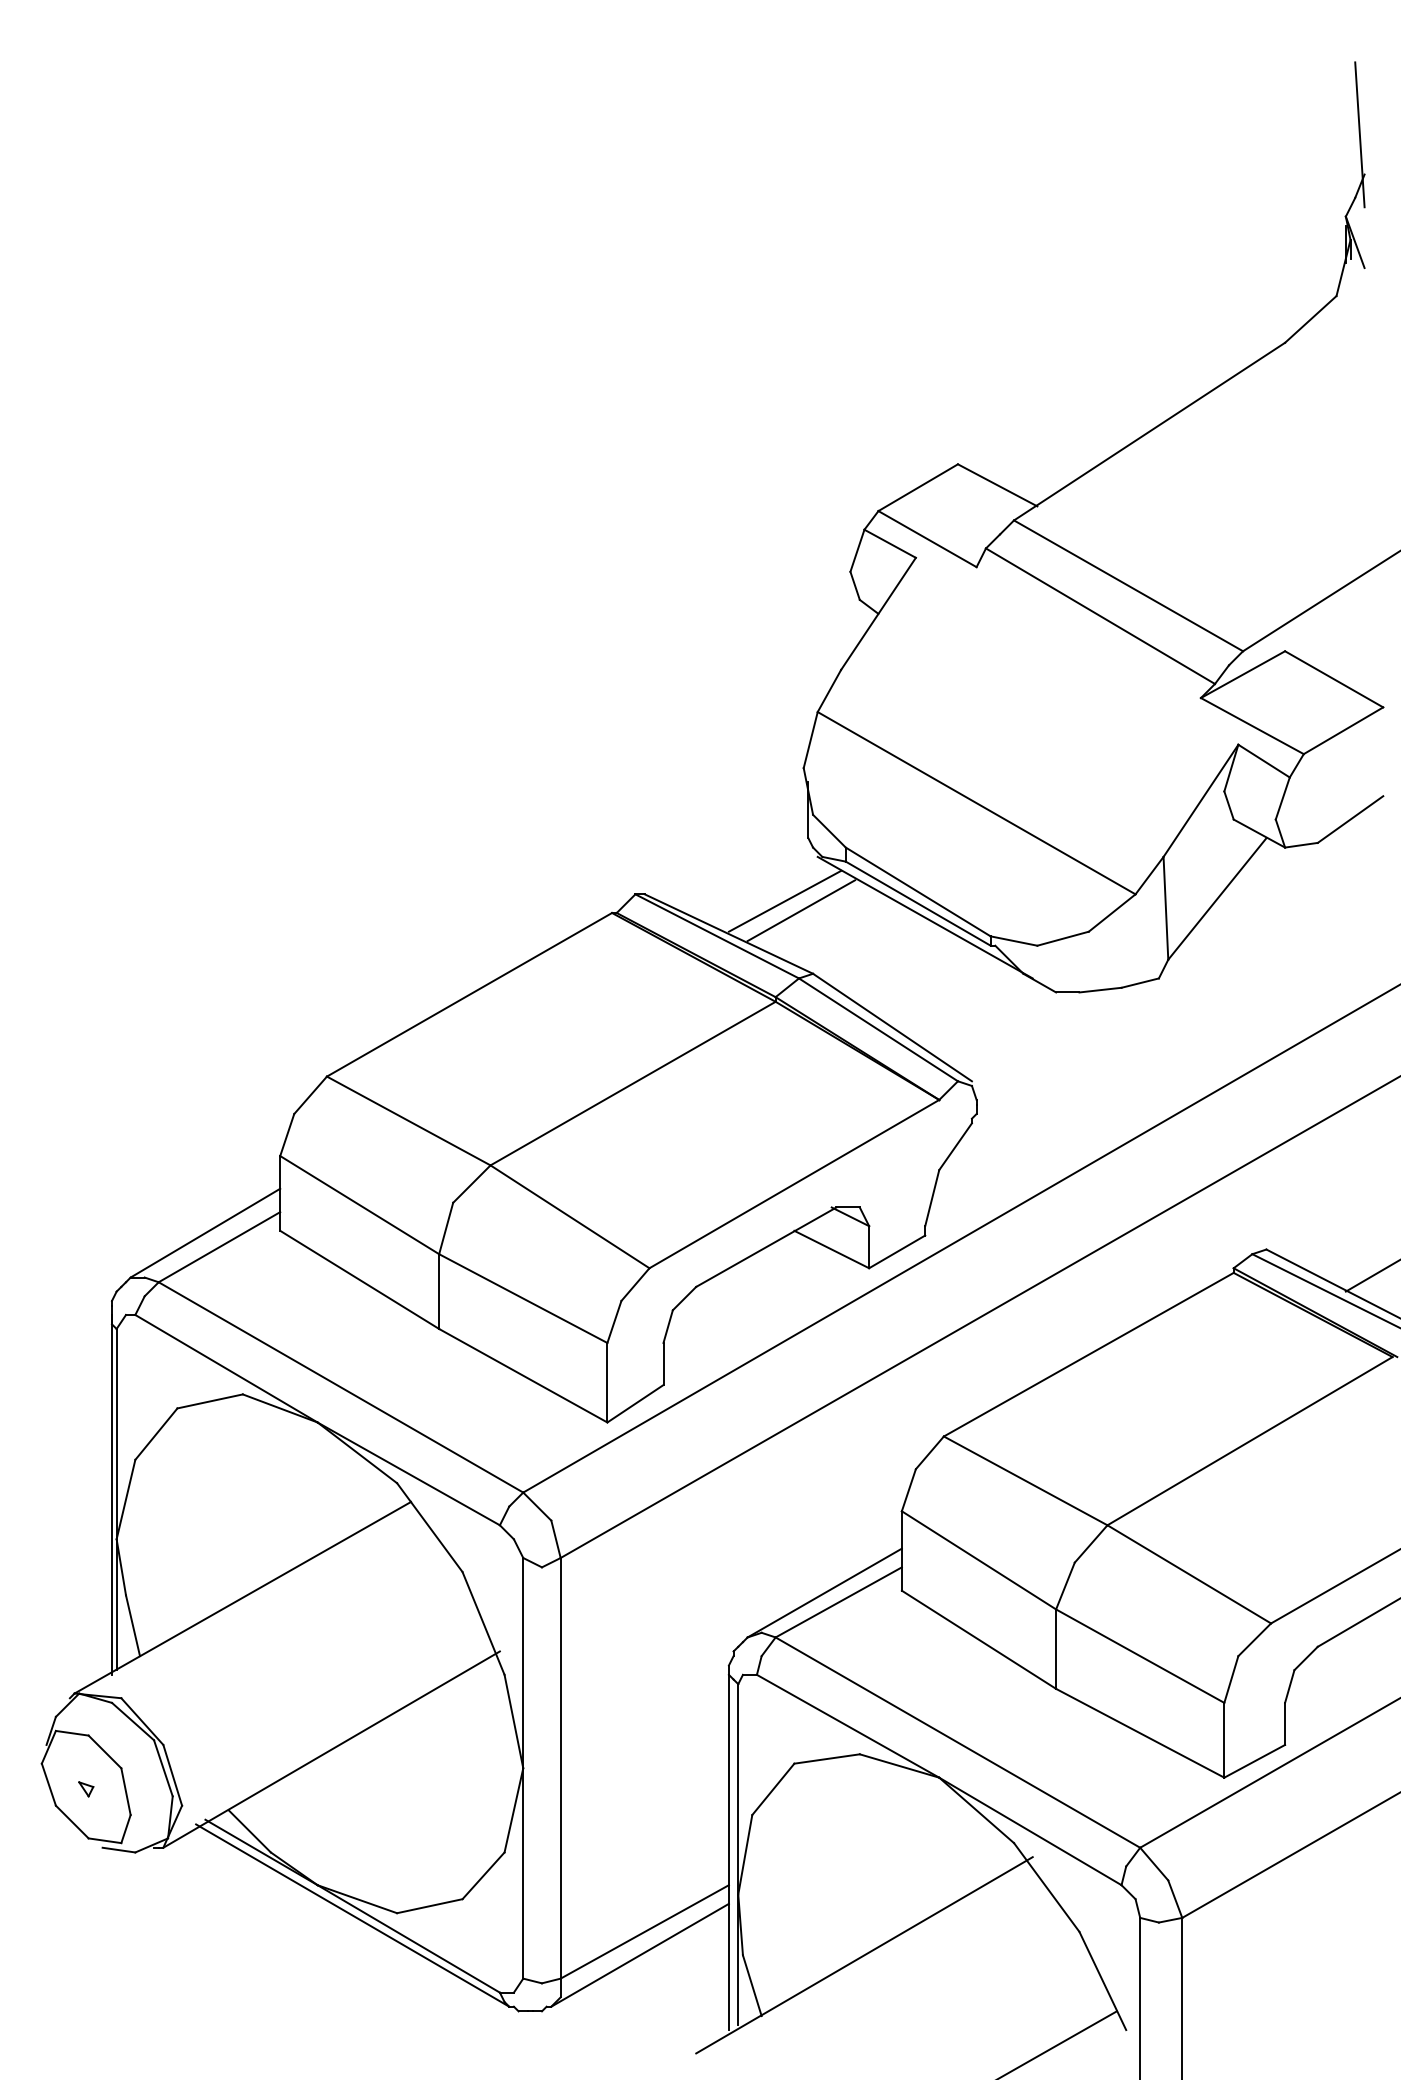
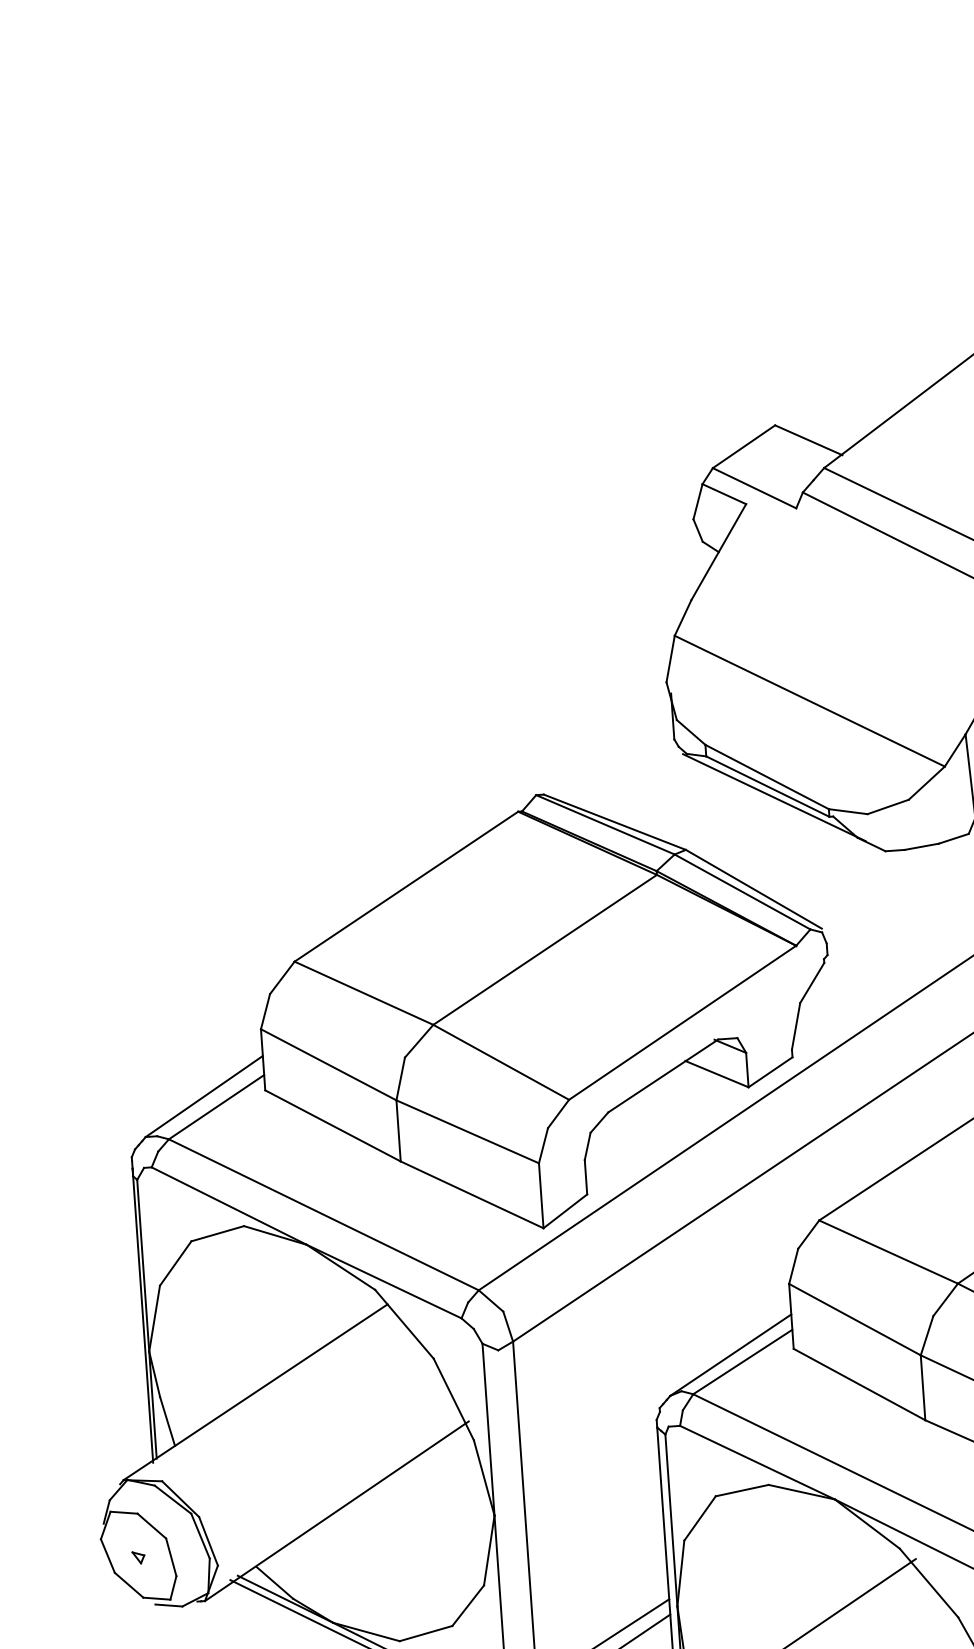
line: (784, 900) -> (658, 791), removed
line: (801, 910) -> (672, 798), removed

